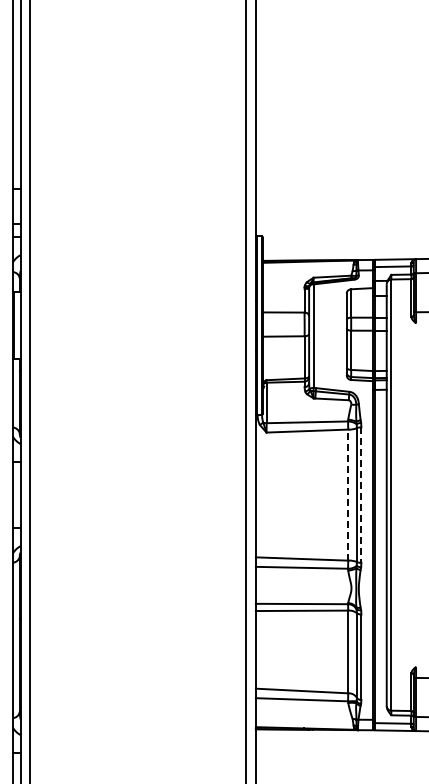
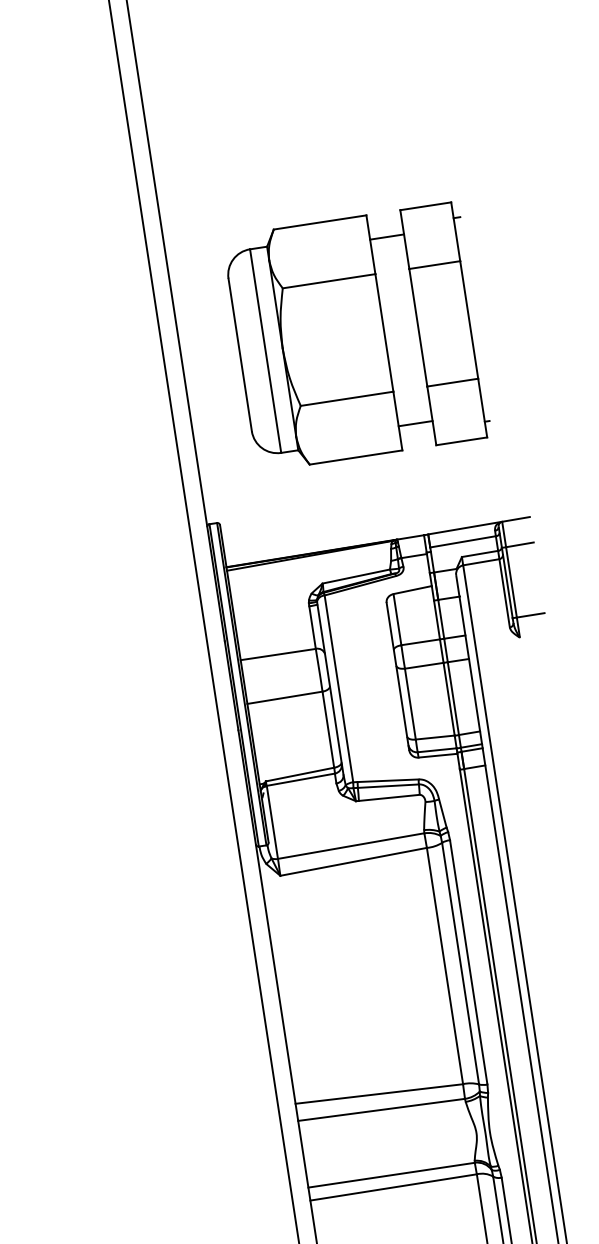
part: (353, 146) -> (358, 335), added
line: (348, 495) -> (445, 966), dashed -> solid
line: (361, 495) -> (468, 963), dashed -> solid

